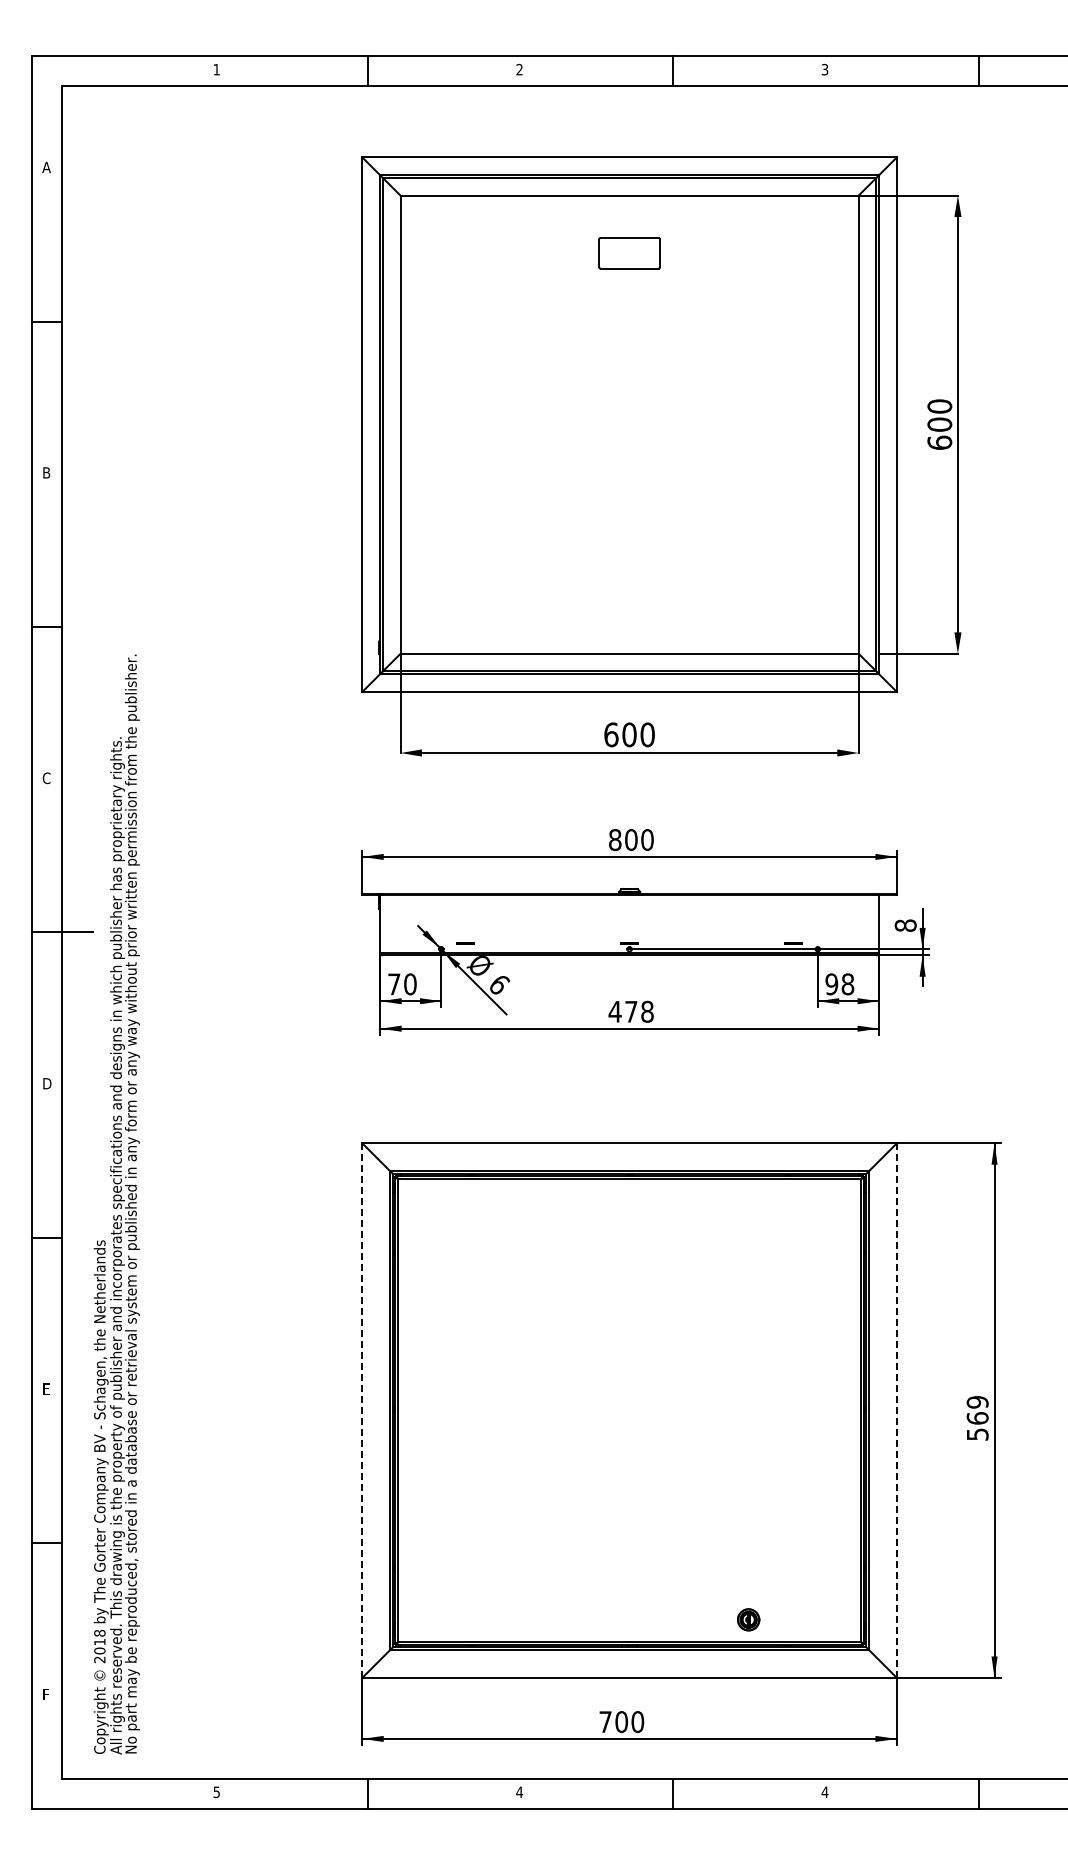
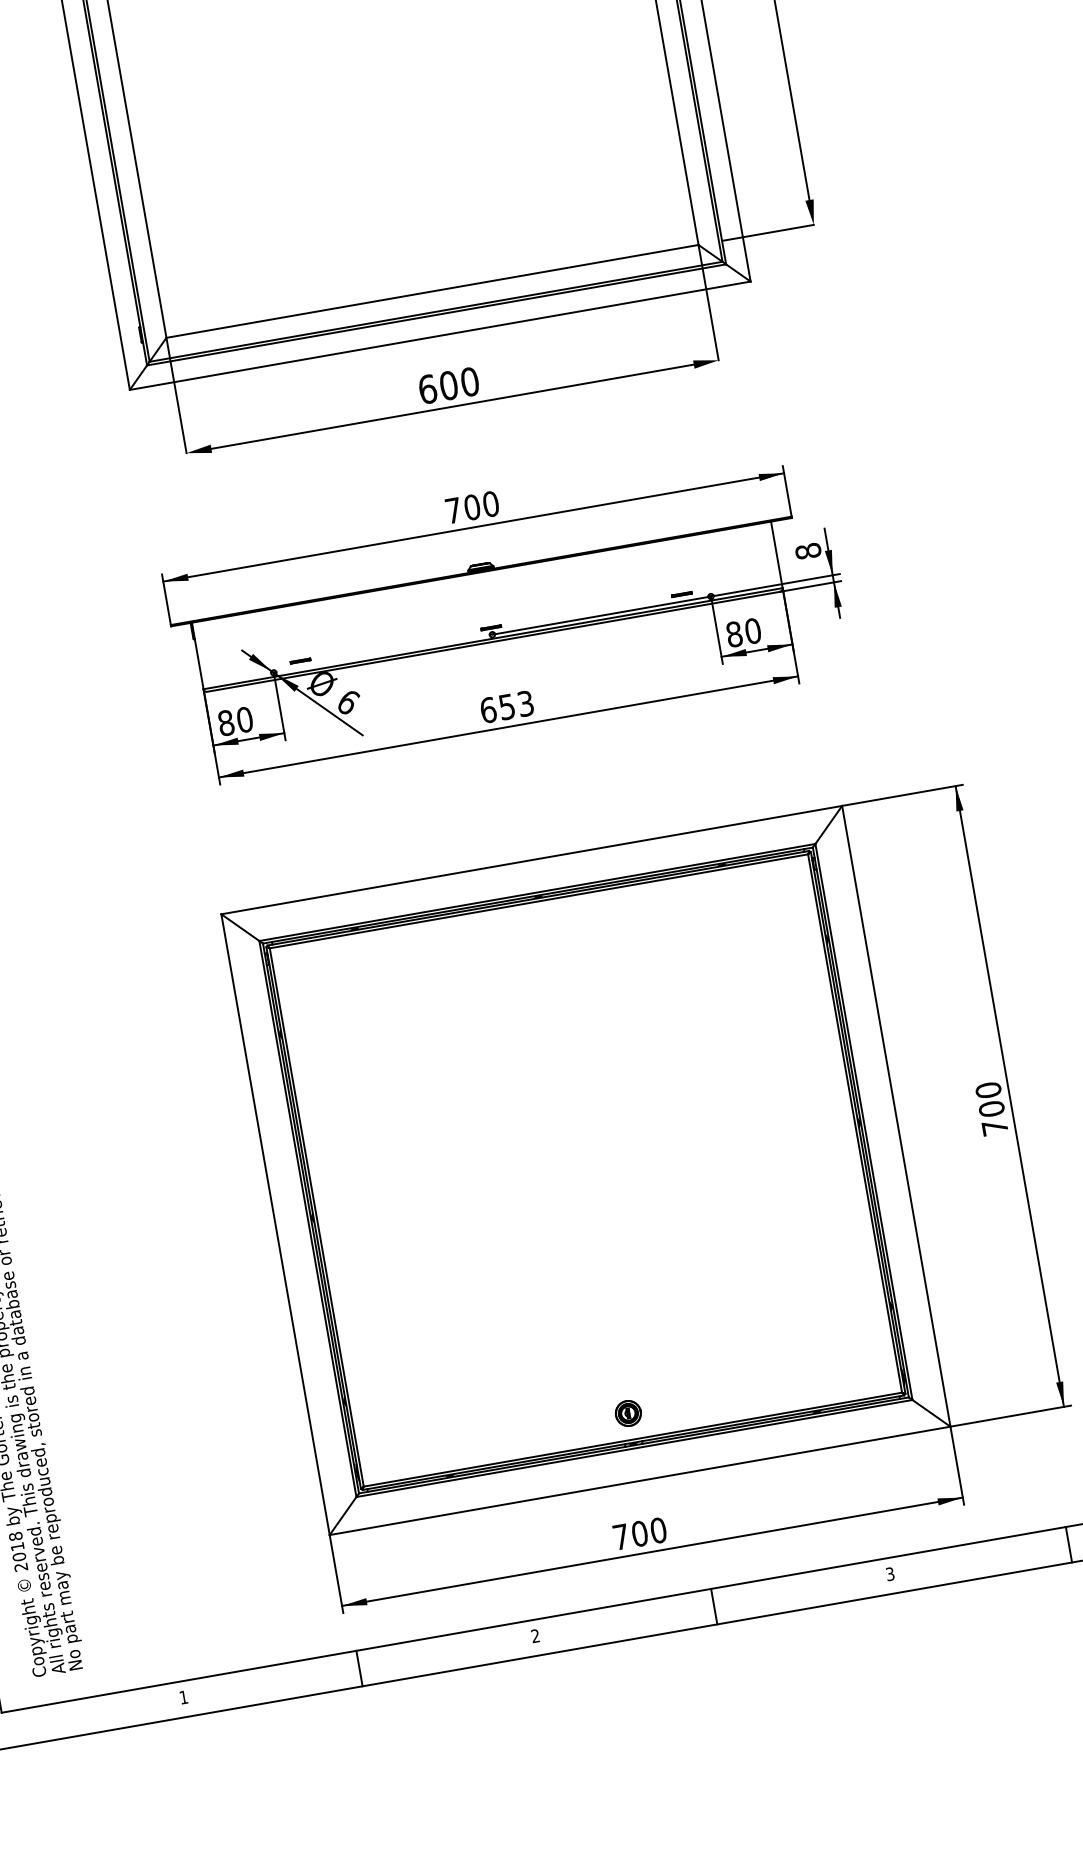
text: (615, 839) -> (453, 510), 800 -> 700
text: (394, 984) -> (226, 723), 70 -> 80
text: (839, 984) -> (743, 633), 98 -> 80
text: (630, 1011) -> (506, 706), 478 -> 653
line: (362, 1410) -> (275, 1224), dashed -> solid
line: (896, 1411) -> (896, 1117), dashed -> solid
text: (977, 1418) -> (991, 1109), 569 -> 700
part: (748, 1619) -> (628, 1413), moved
text: (519, 1791) -> (535, 1635), 4 -> 2
text: (216, 1792) -> (183, 1697), 5 -> 1
text: (824, 1792) -> (889, 1574), 4 -> 3

